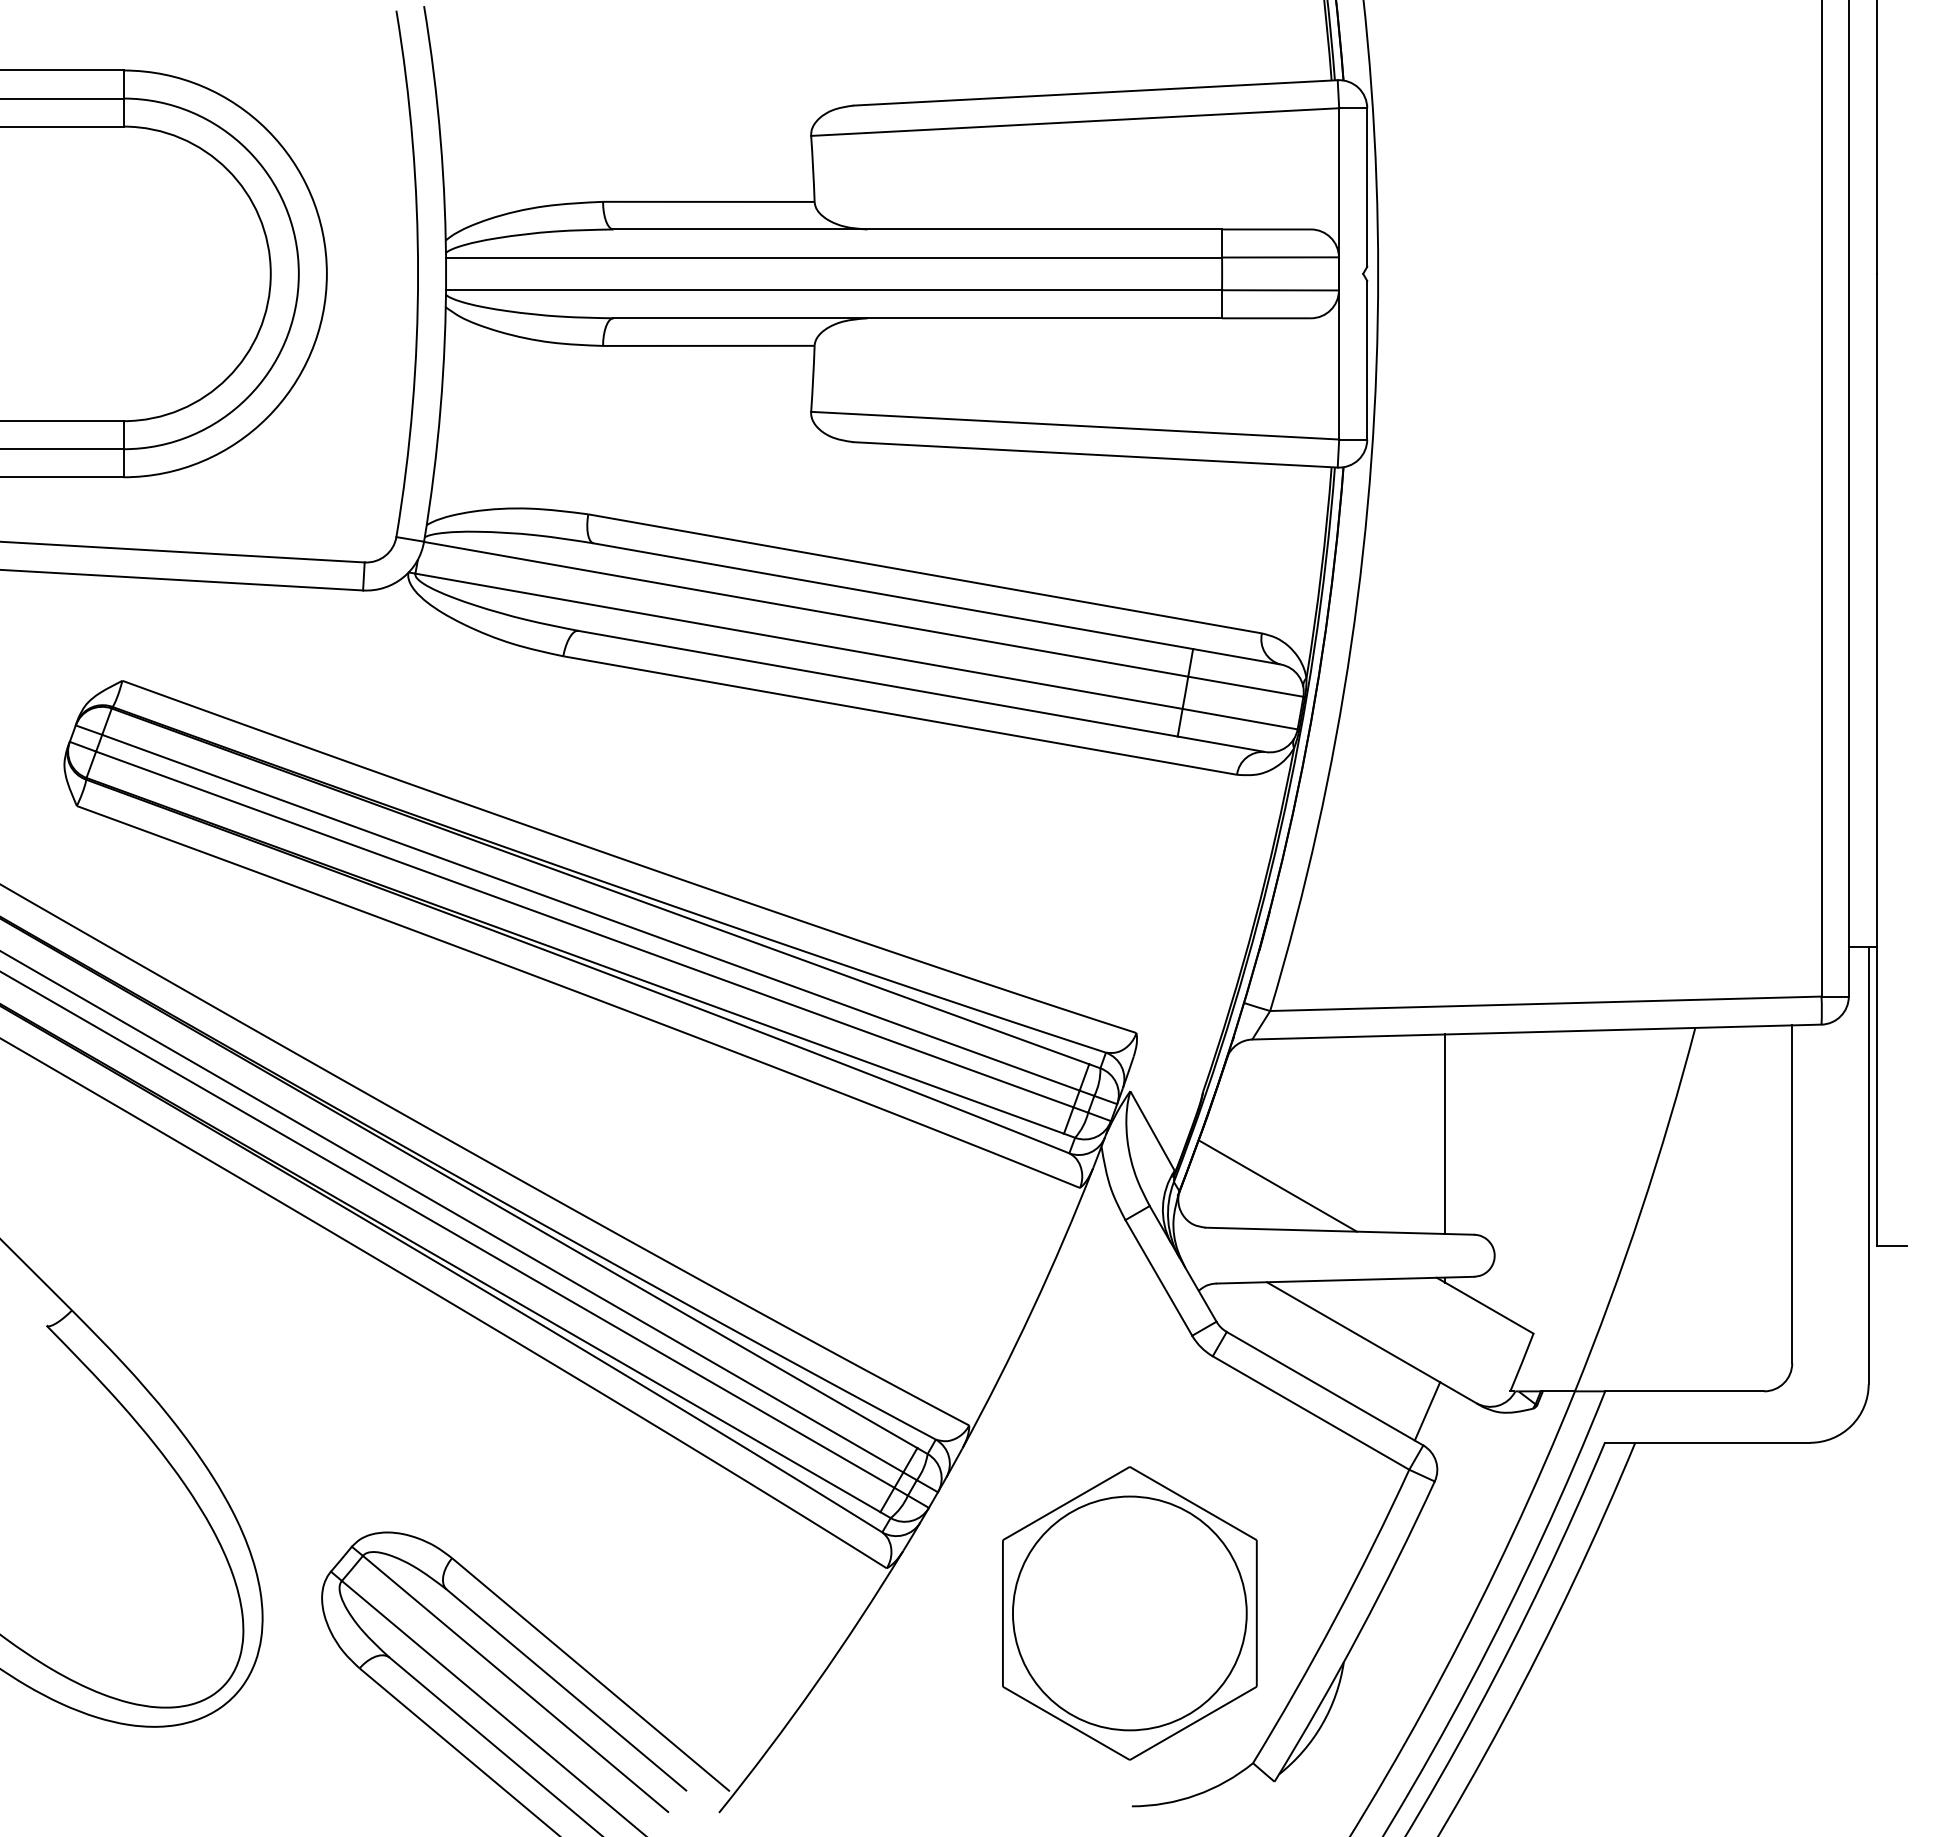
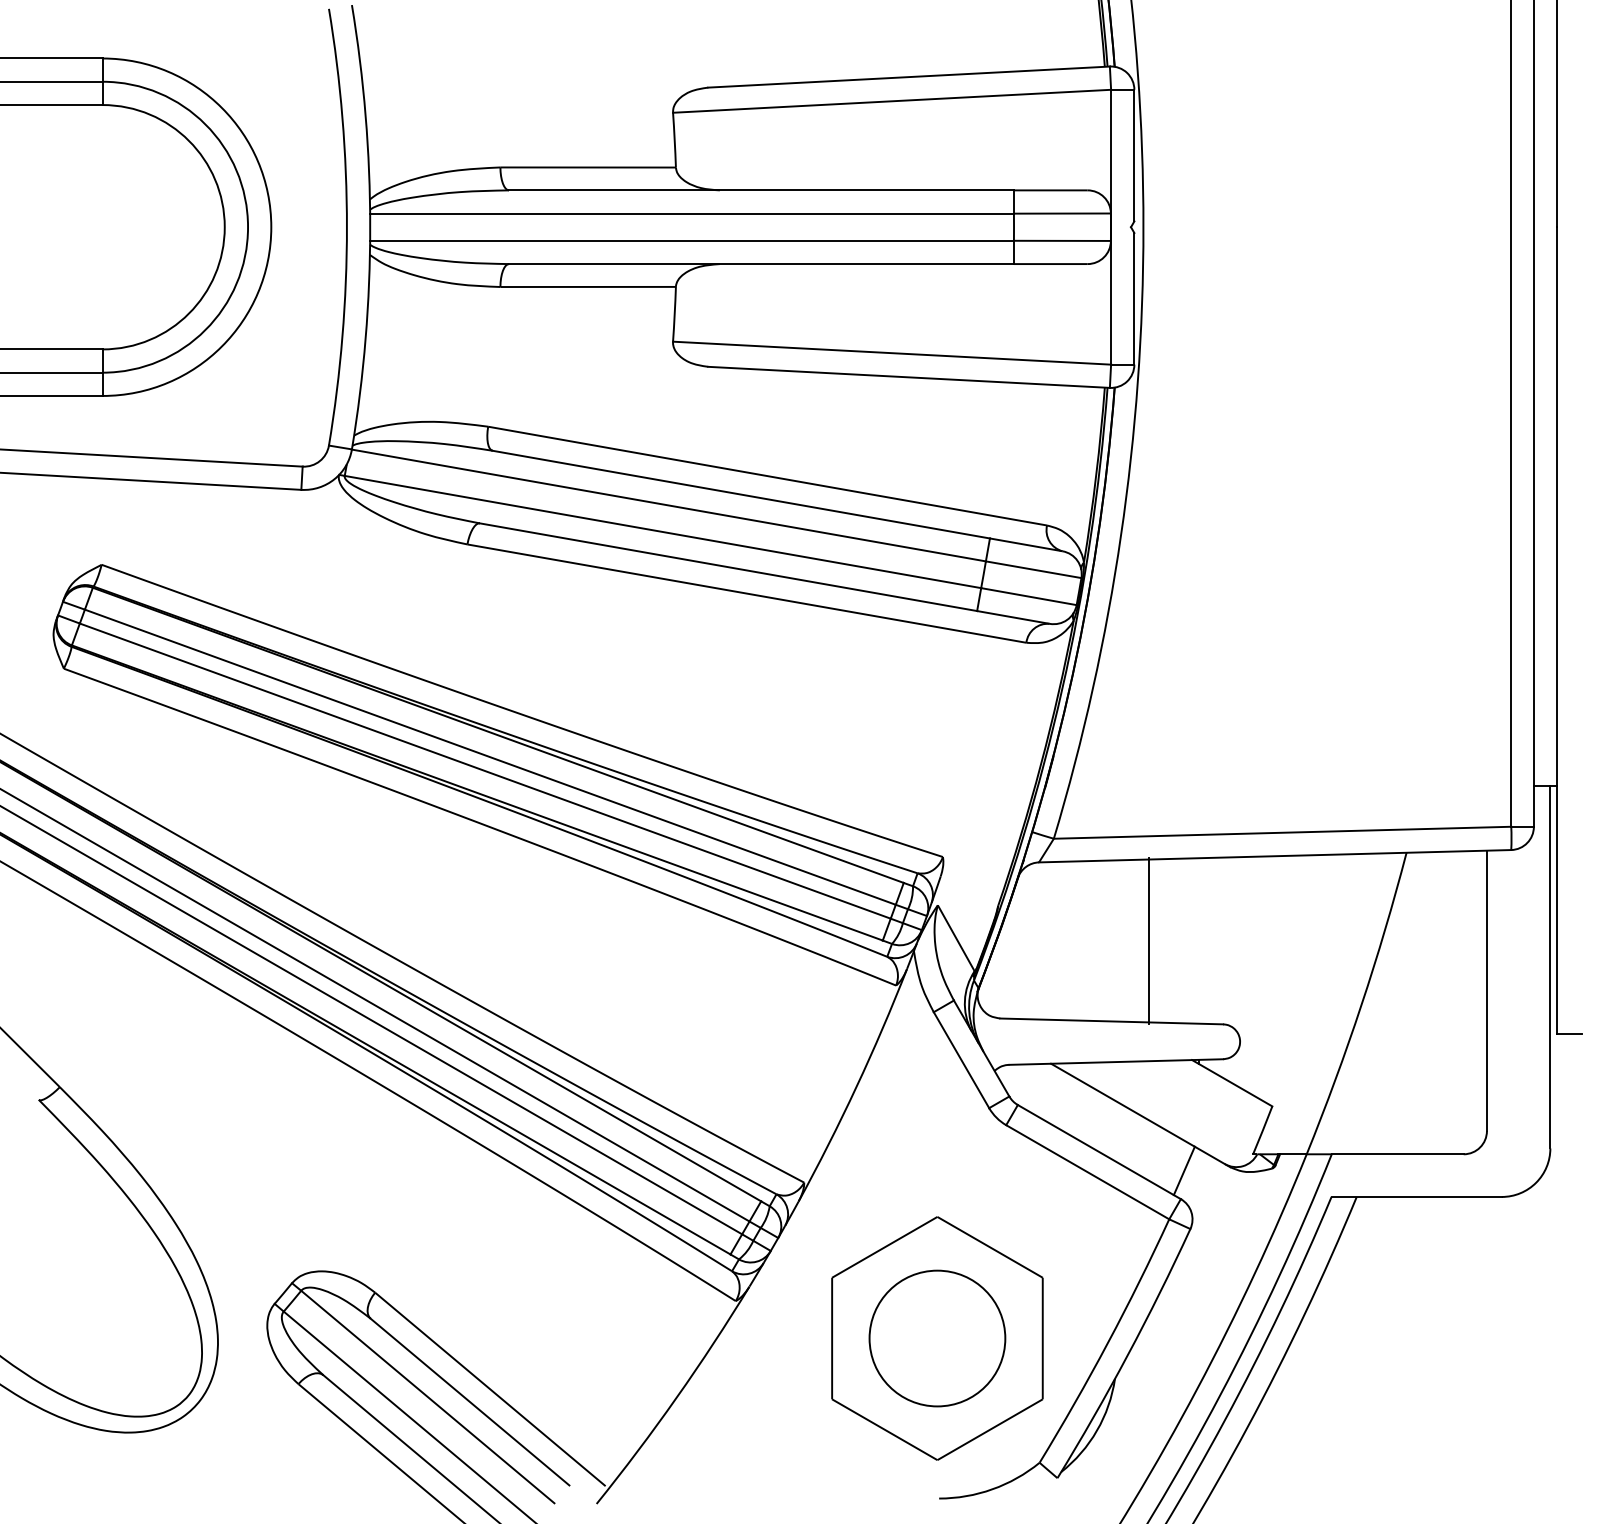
line: (1445, 1133) -> (1148, 940), moved
line: (1277, 1185) -> (1059, 983), removed
circle: (1129, 1613) -> (937, 1338), size x0.7

